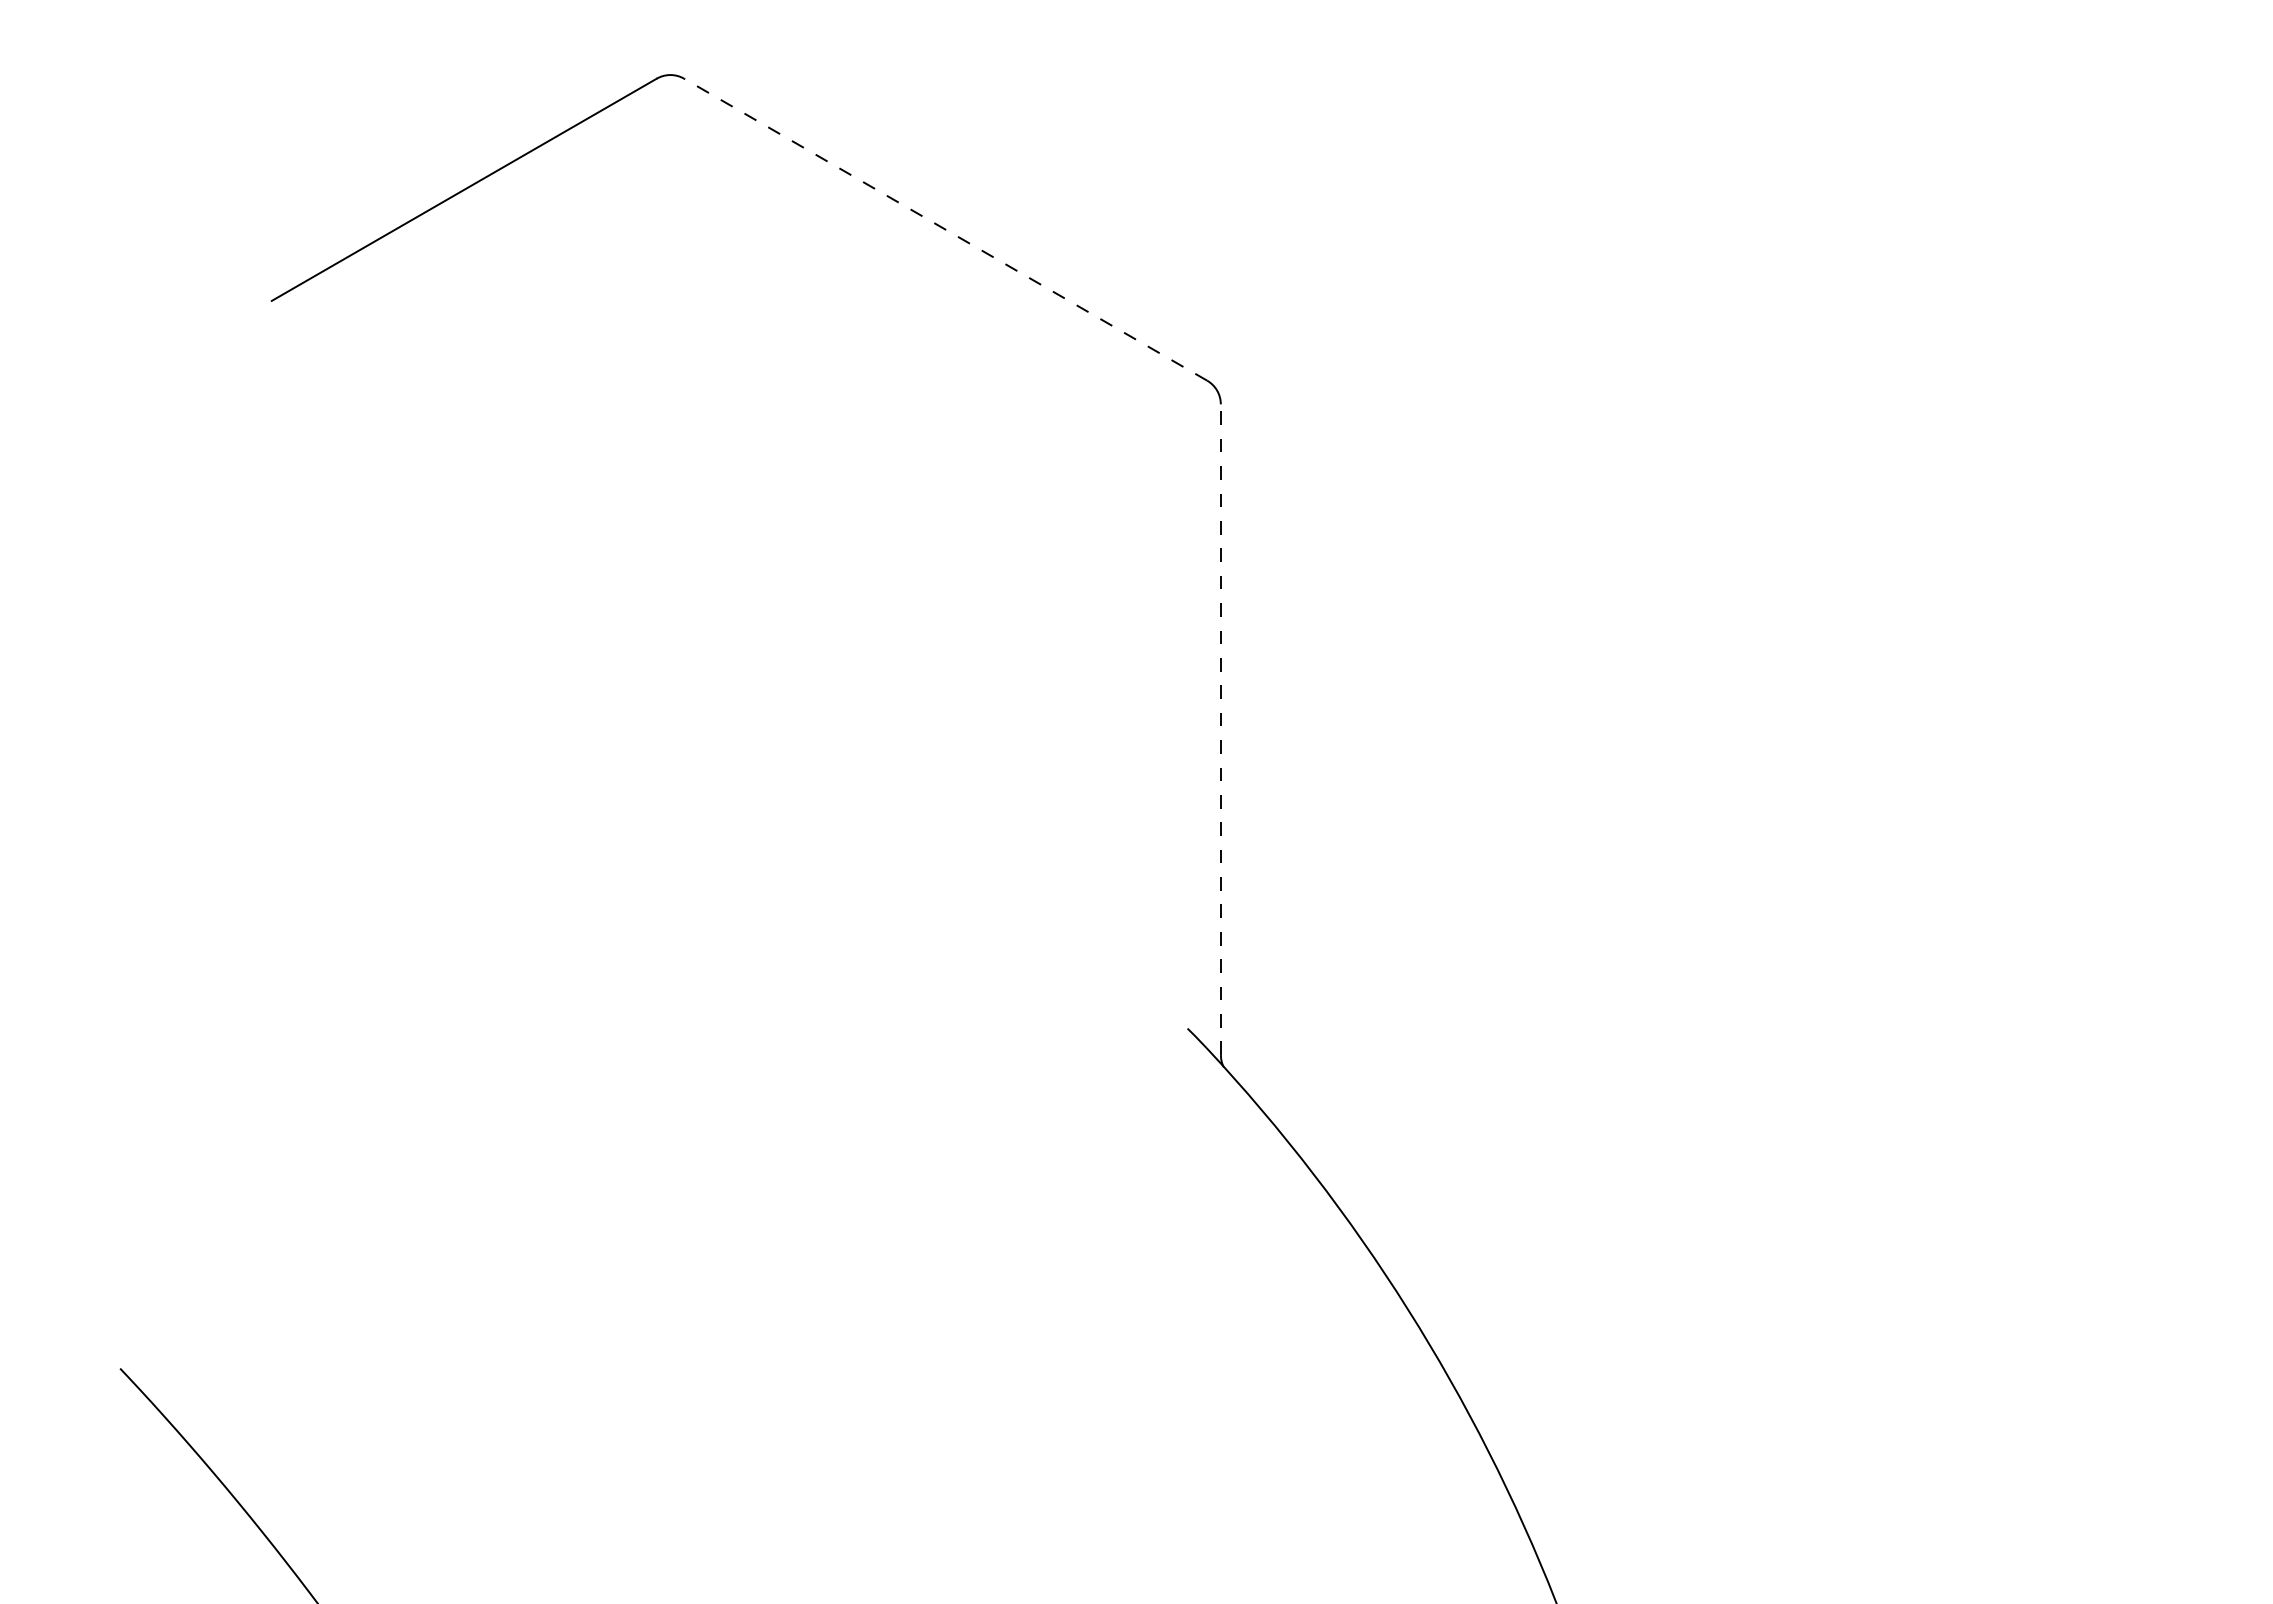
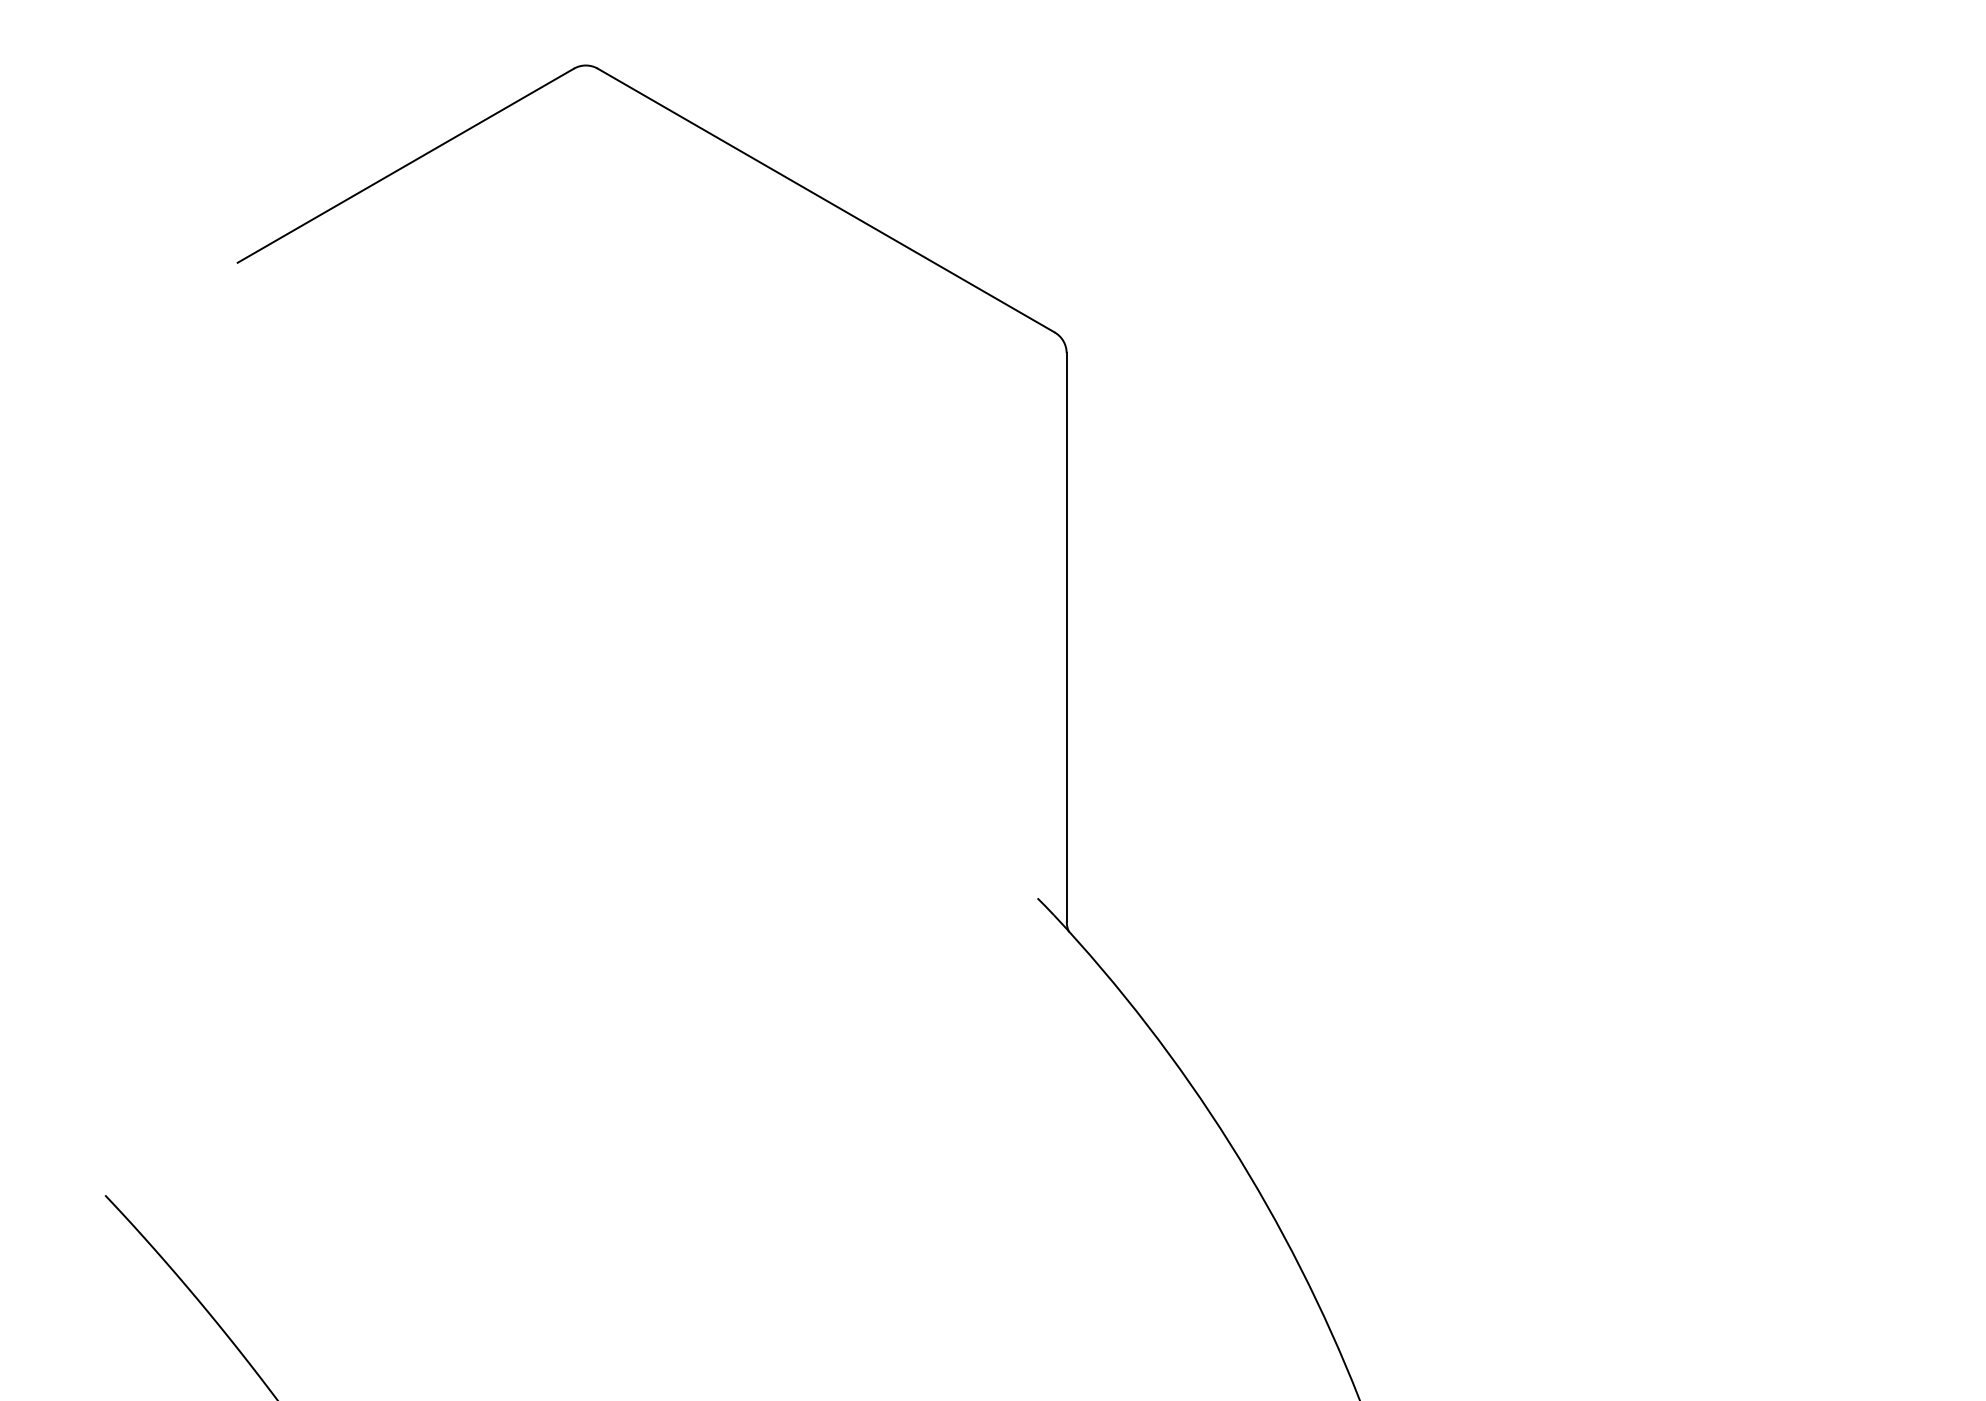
line: (945, 229) -> (826, 200), dashed -> solid
line: (1220, 729) -> (1066, 637), dashed -> solid

